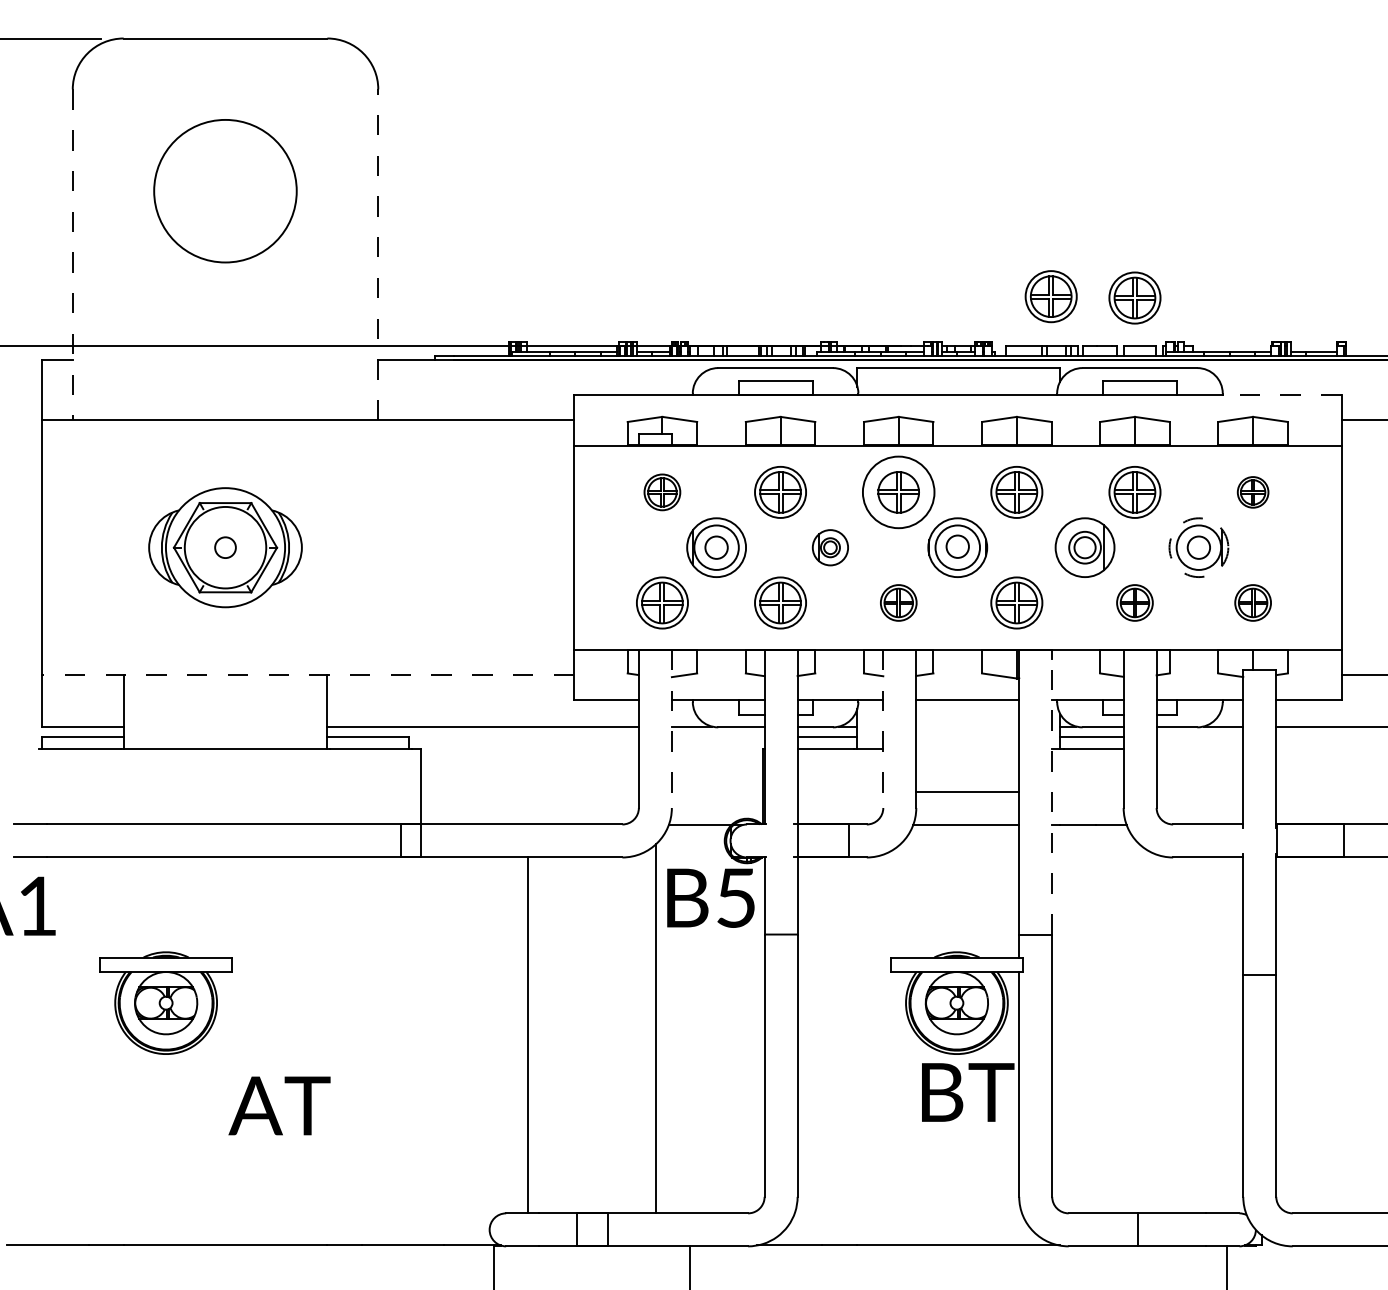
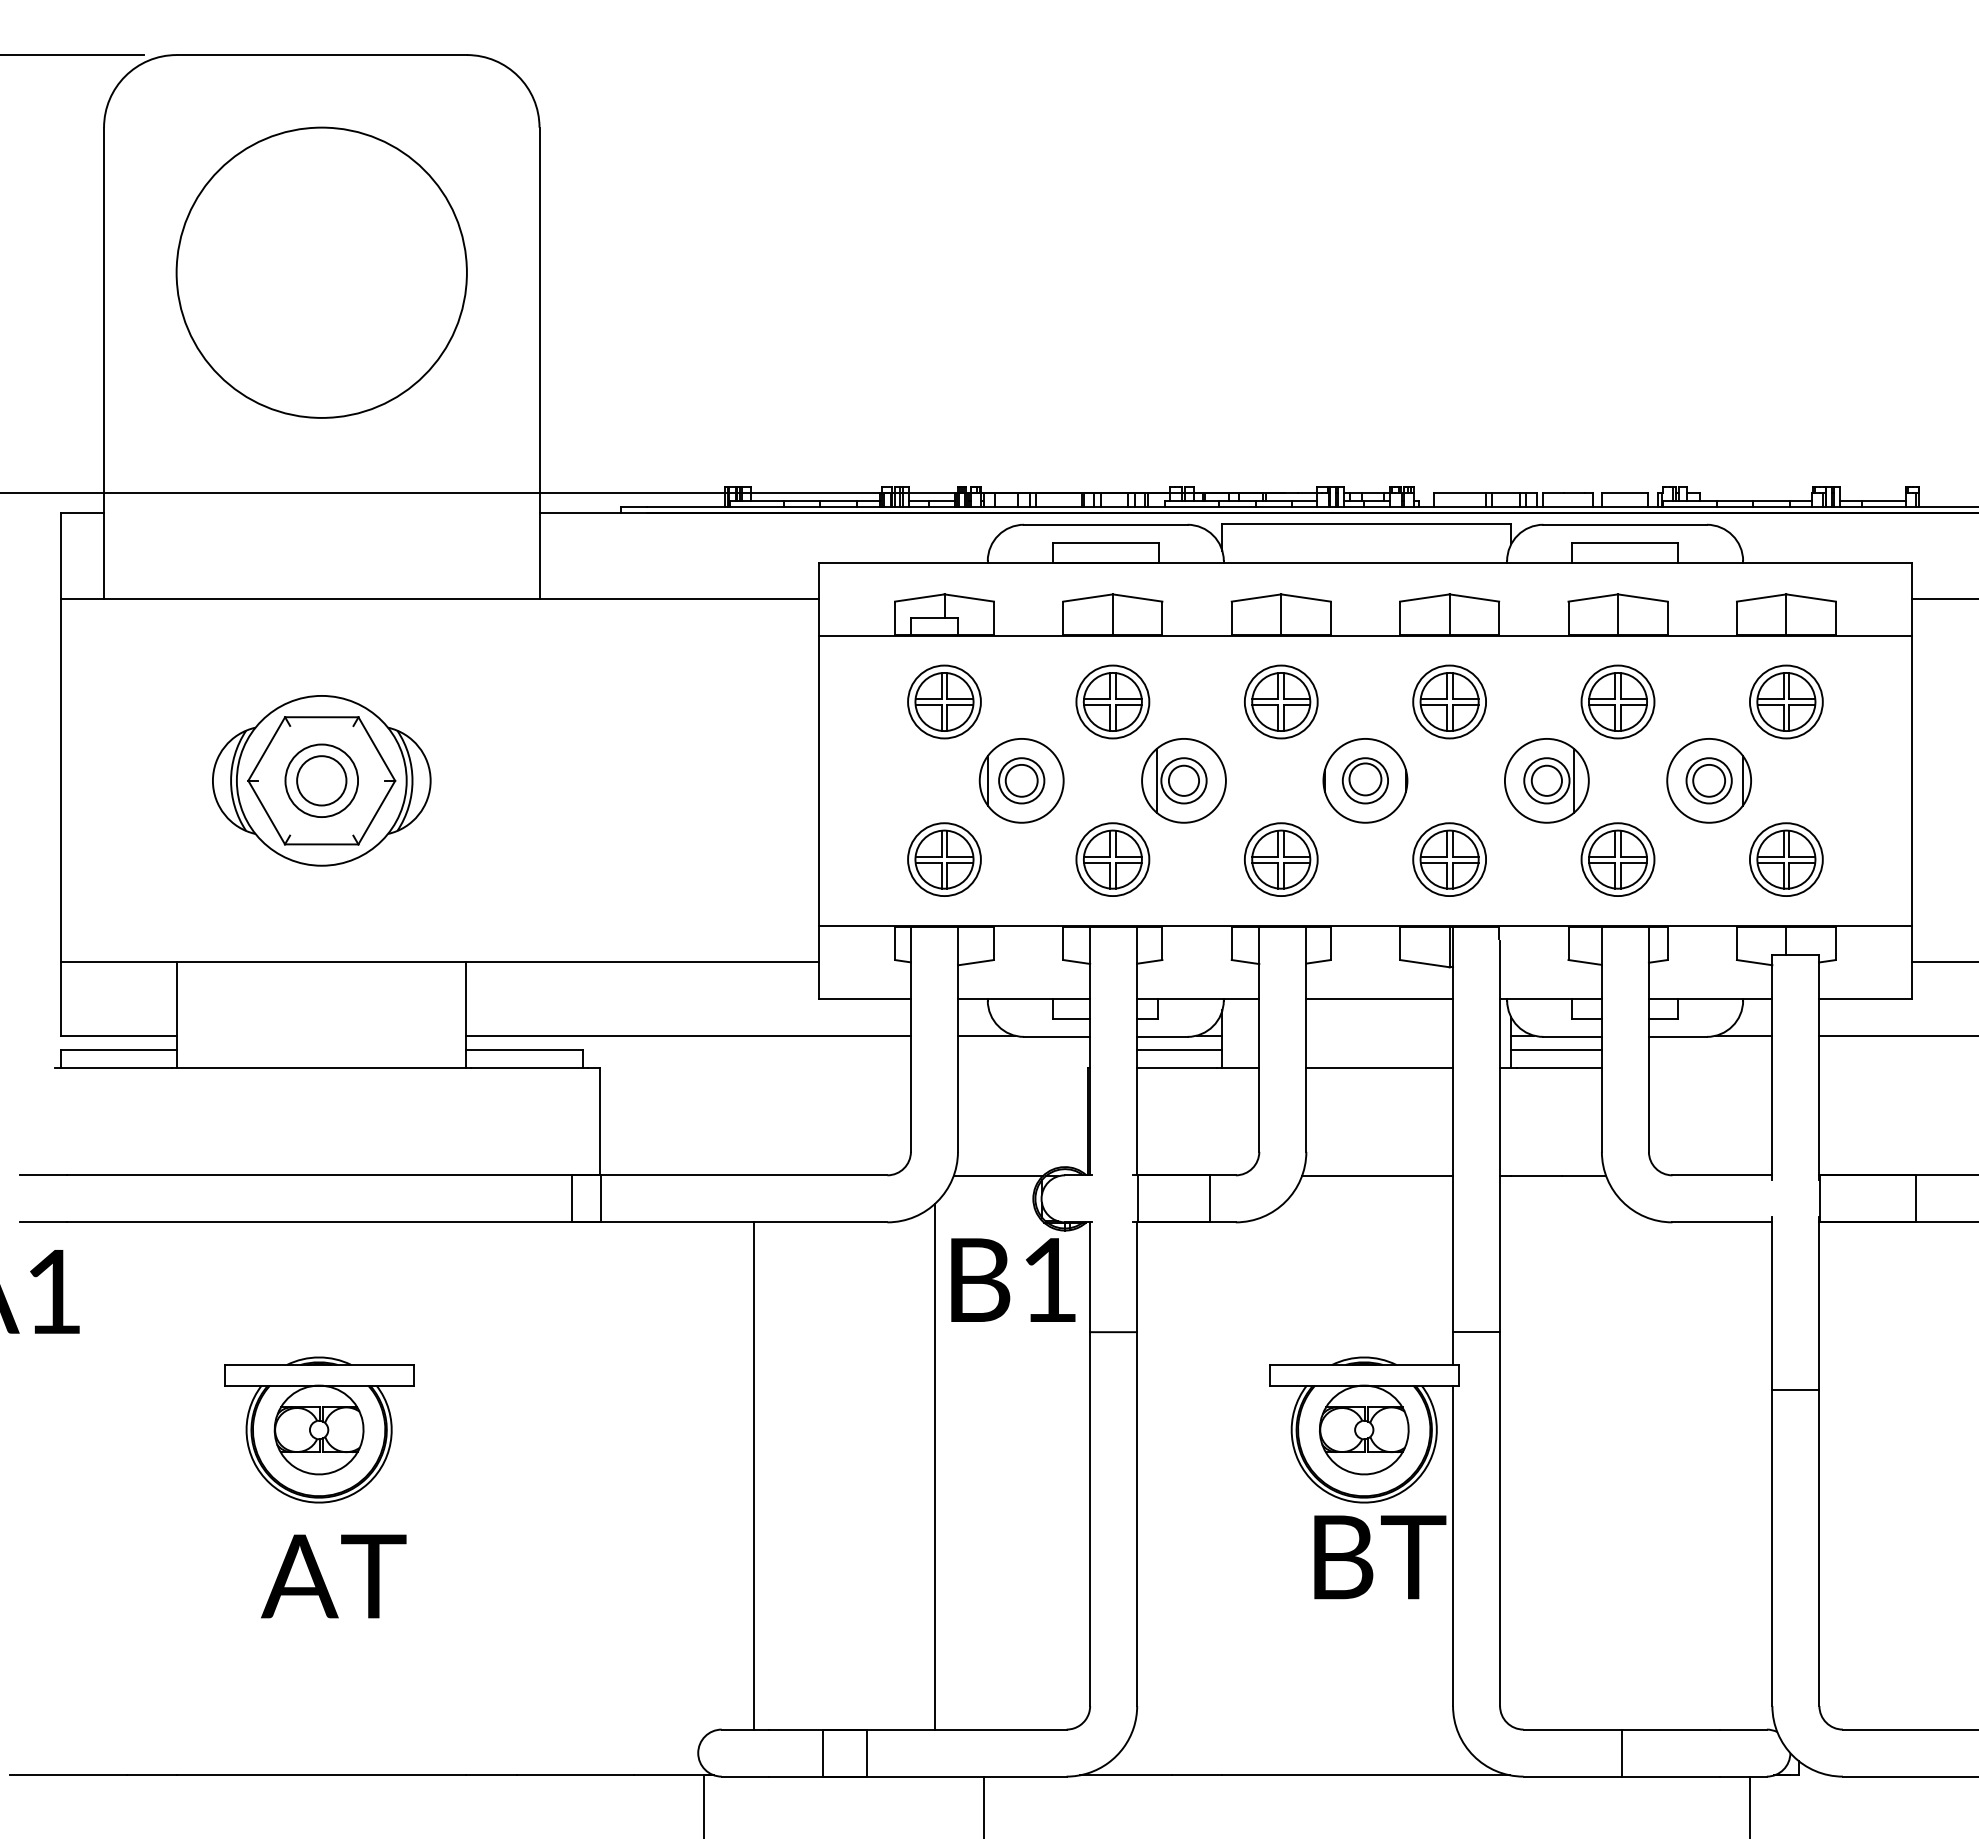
circle: (225, 191) -> (321, 272), size x1.43
line: (73, 254) -> (104, 363), dashed -> solid
line: (378, 254) -> (539, 363), dashed -> solid
part: (1051, 296) -> (1498, 422), removed
part: (1134, 297) -> (1617, 424), removed
line: (1281, 395) -> (1827, 563), dashed -> solid
part: (662, 492) -> (944, 701), size x1.43
circle: (898, 492) -> (1280, 701), size x0.71
part: (1253, 492) -> (1786, 701), size x1.67
circle: (225, 547) -> (321, 780), size x0.62
circle: (225, 547) -> (321, 780), size x1.67
circle: (716, 547) -> (1021, 780), size x0.71
part: (830, 547) -> (1183, 780), size x1.67
circle: (957, 547) -> (1365, 780), size x0.71
circle: (1198, 547) -> (1708, 780), size x0.71
circle: (1199, 547) -> (1709, 780), dashed -> solid
part: (898, 602) -> (1281, 859), size x1.43
part: (1134, 602) -> (1617, 859), size x1.43
part: (1253, 602) -> (1786, 859), size x1.43
line: (308, 675) -> (439, 962), dashed -> solid
line: (671, 729) -> (957, 1039), dashed -> solid
line: (883, 729) -> (1259, 1039), dashed -> solid
line: (967, 791) -> (1379, 1067), moved
line: (1052, 797) -> (1500, 1136), dashed -> solid
text: (735, 898) -> (1048, 1280), B5 -> B1
part: (166, 1002) -> (319, 1429), moved
text: (279, 1105) -> (333, 1576), moved

